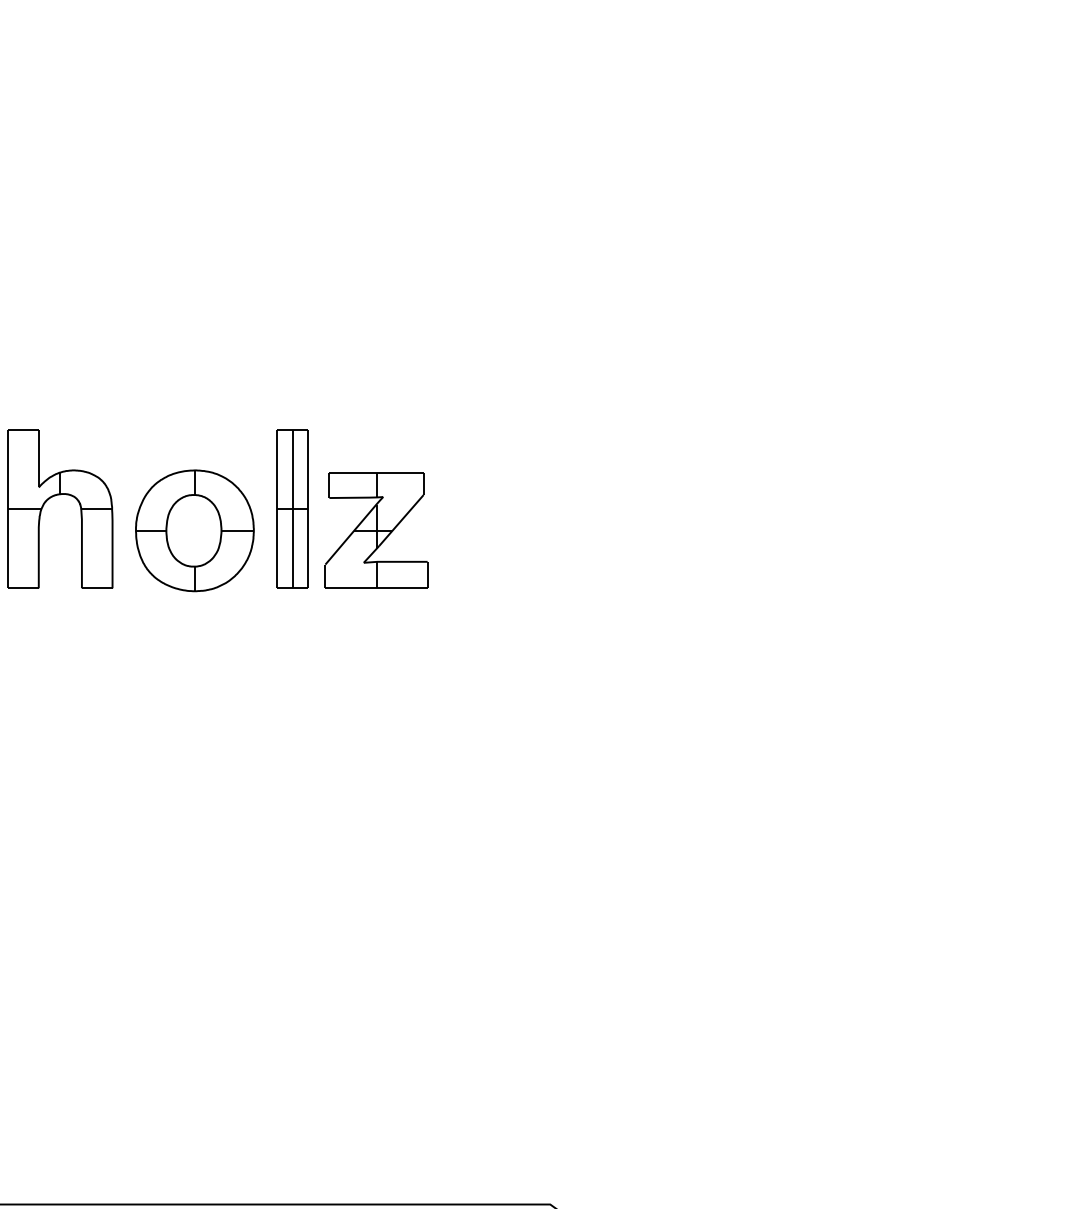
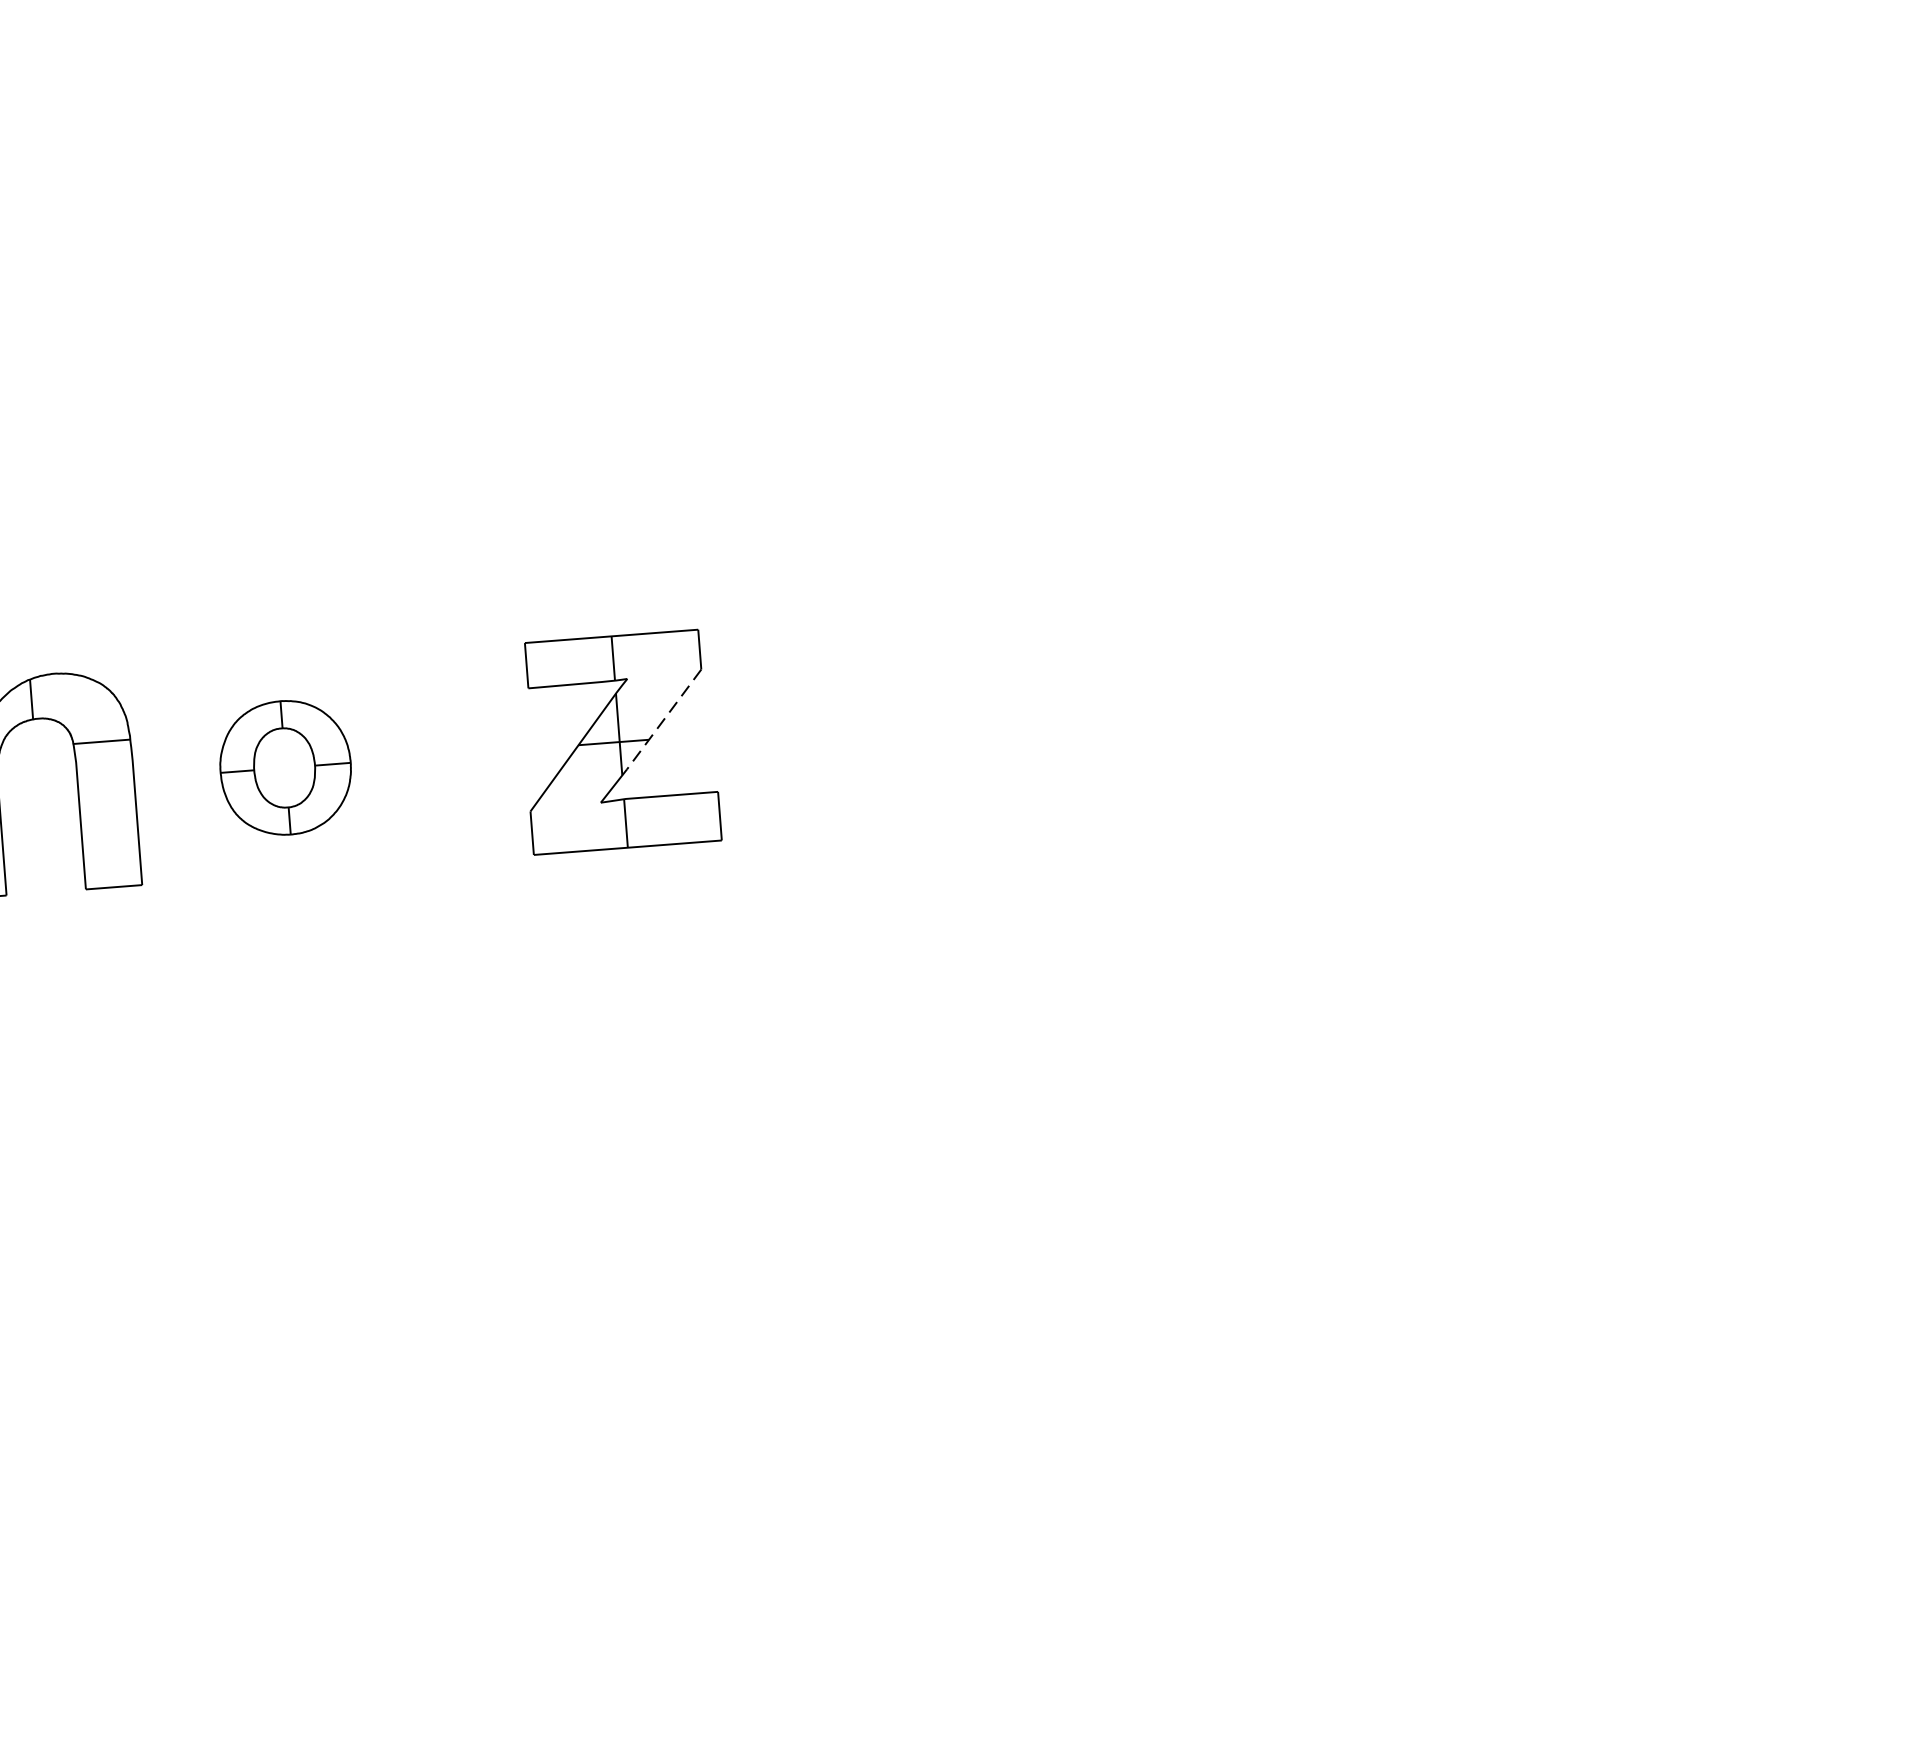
part: (292, 508) -> (461, 712), removed
line: (401, 520) -> (664, 719), solid -> dashed
part: (194, 530) -> (284, 767), size x0.6

